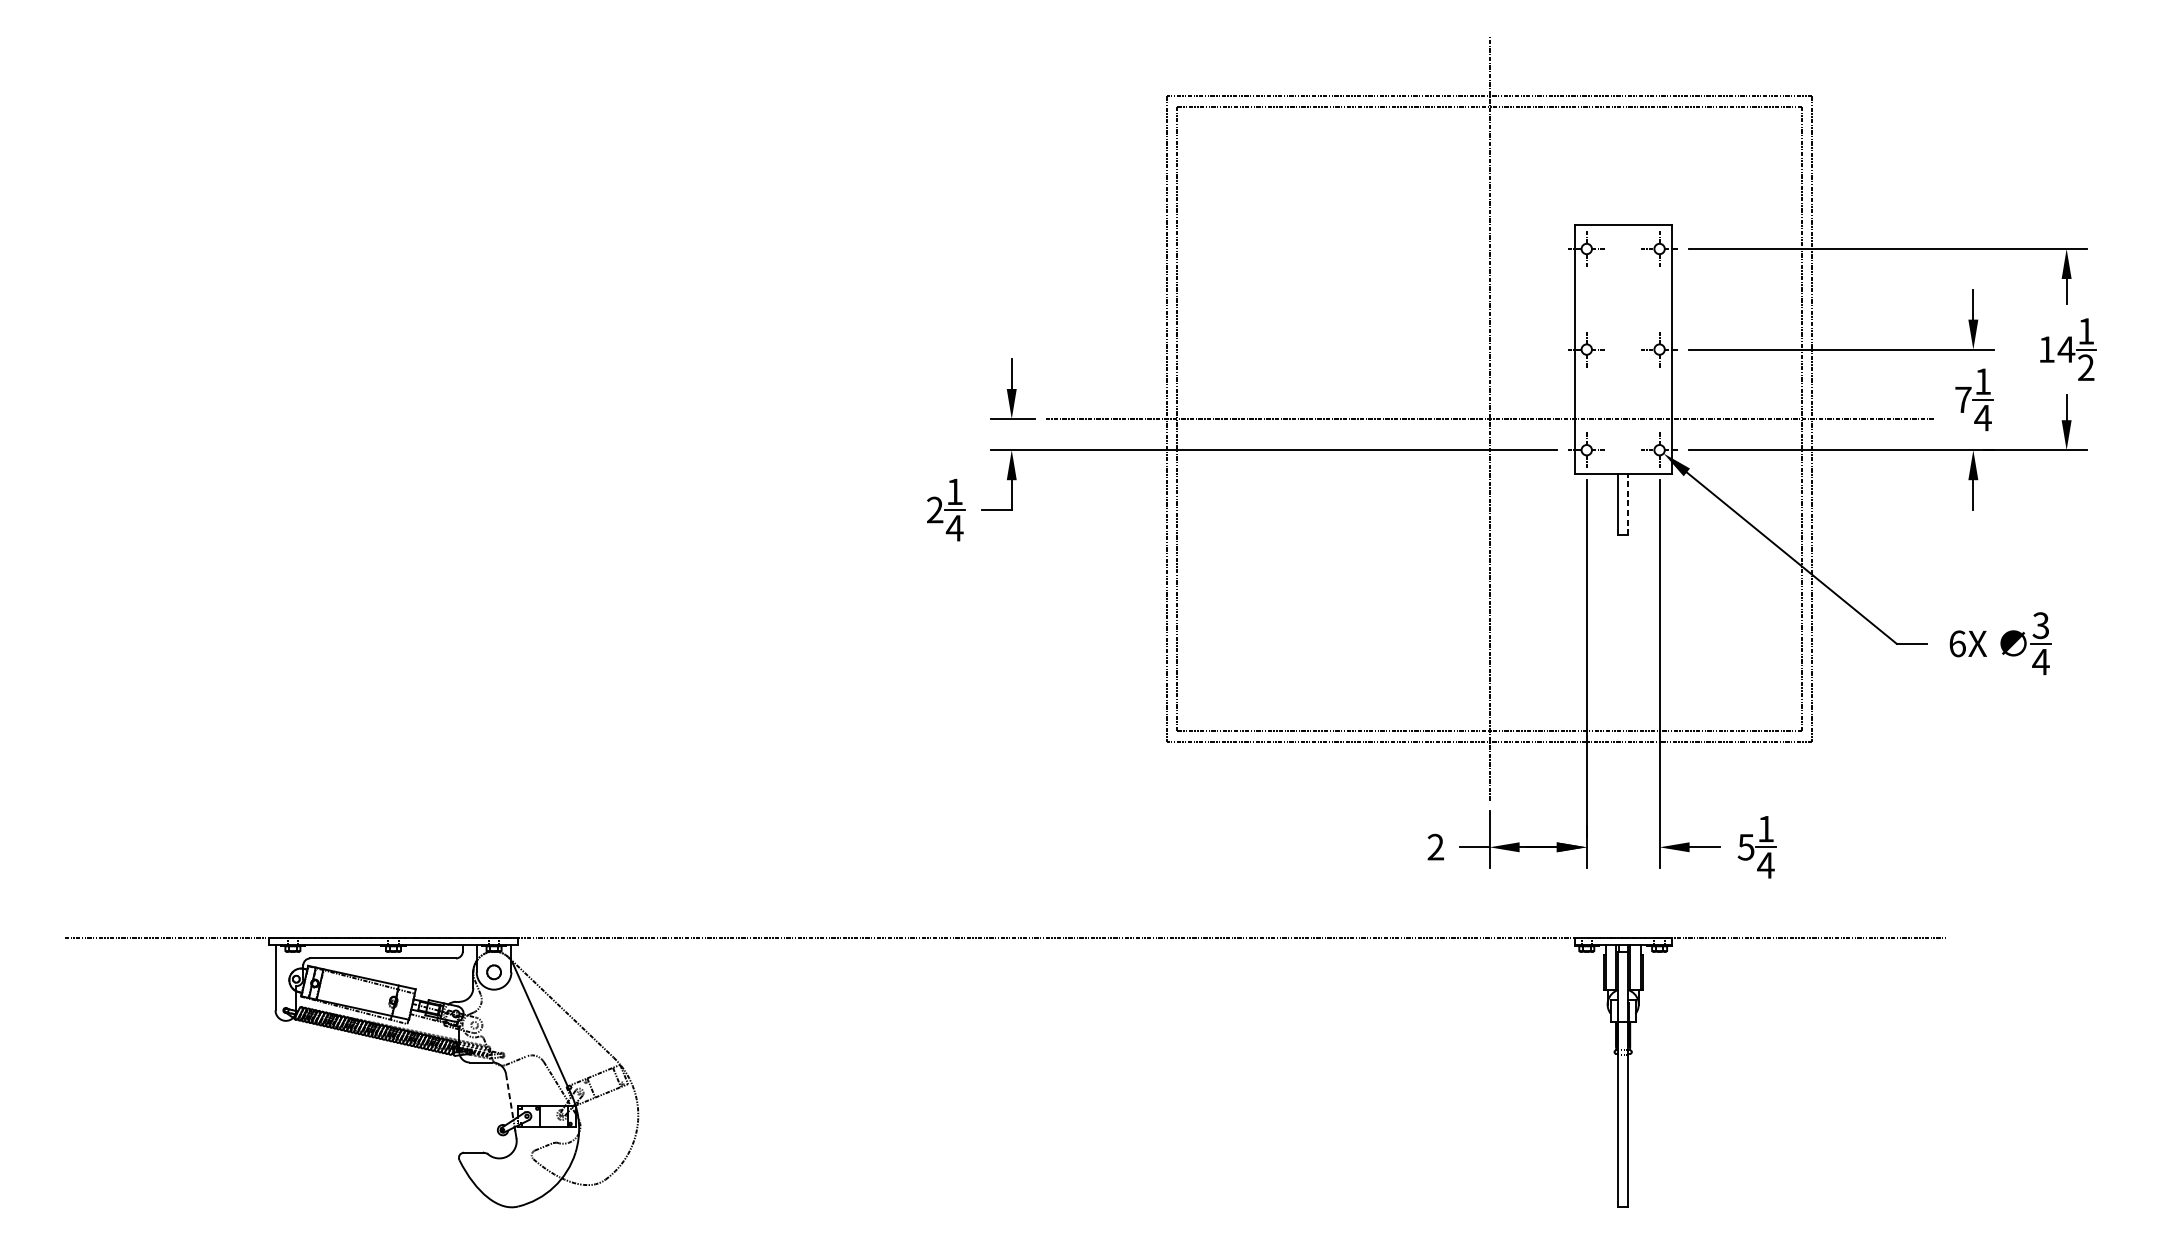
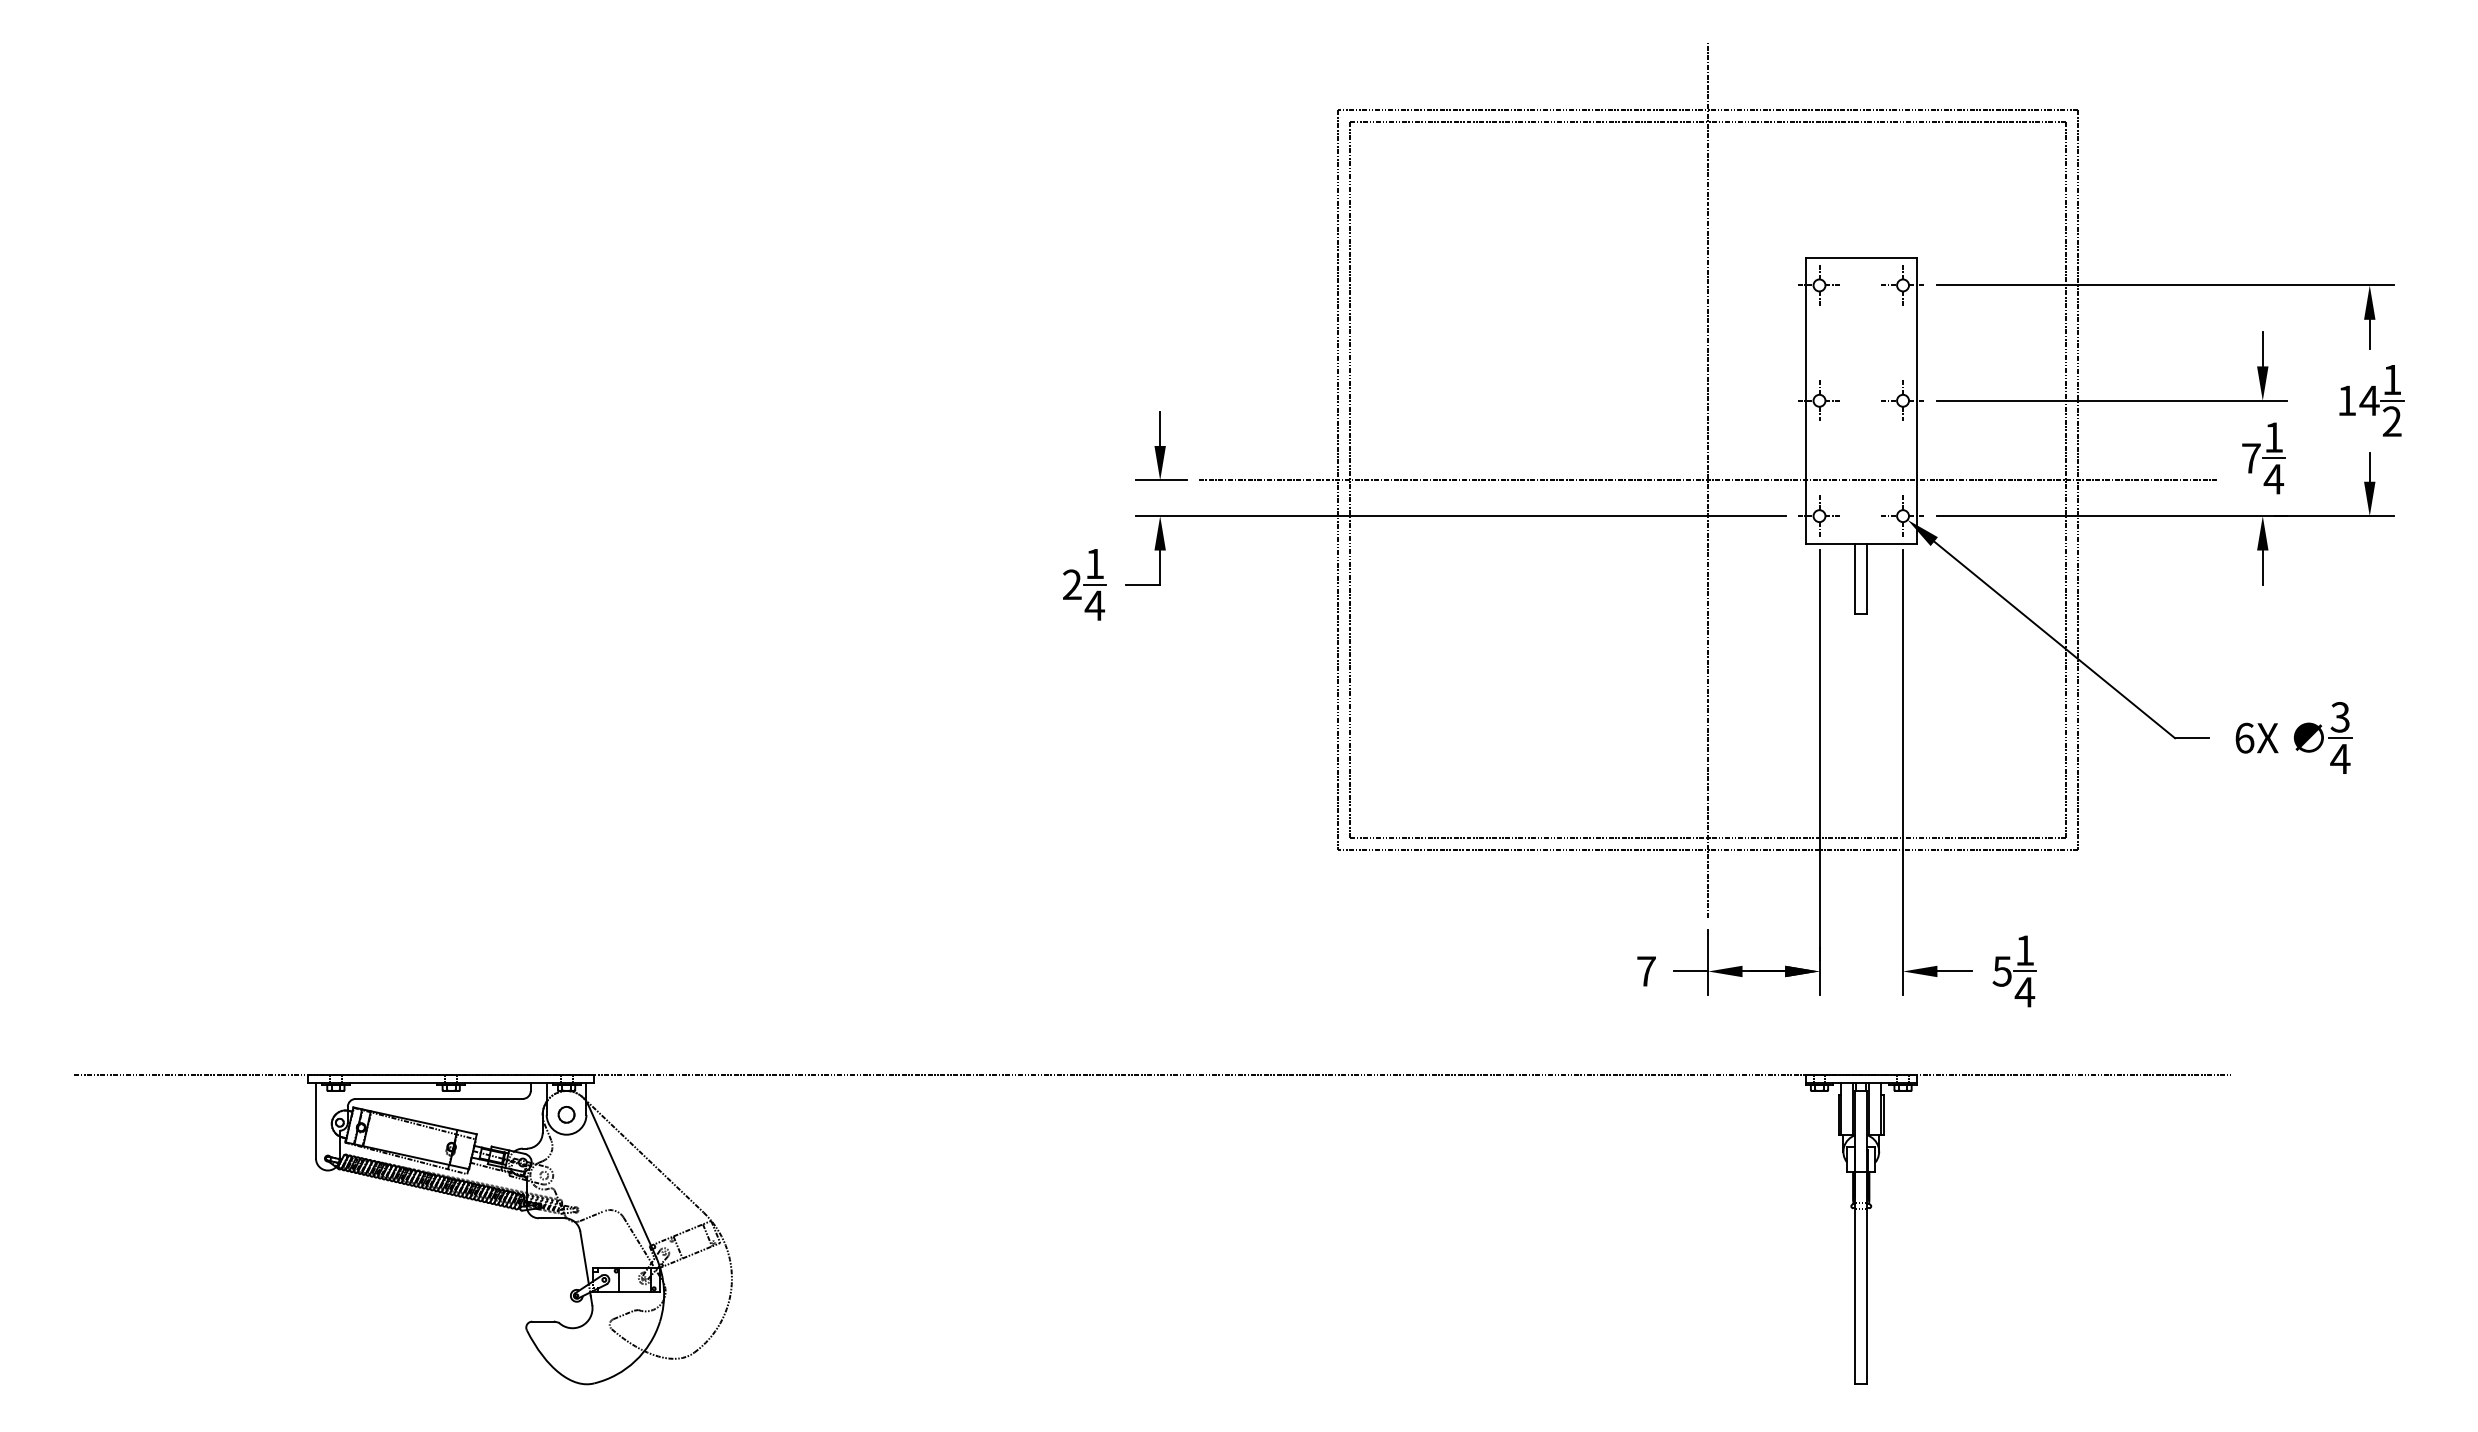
line: (1628, 504) -> (1867, 578), dashed -> solid
text: (1435, 847) -> (1646, 971), 2 -> 7
line: (509, 1096) -> (584, 1257), dashed -> solid

